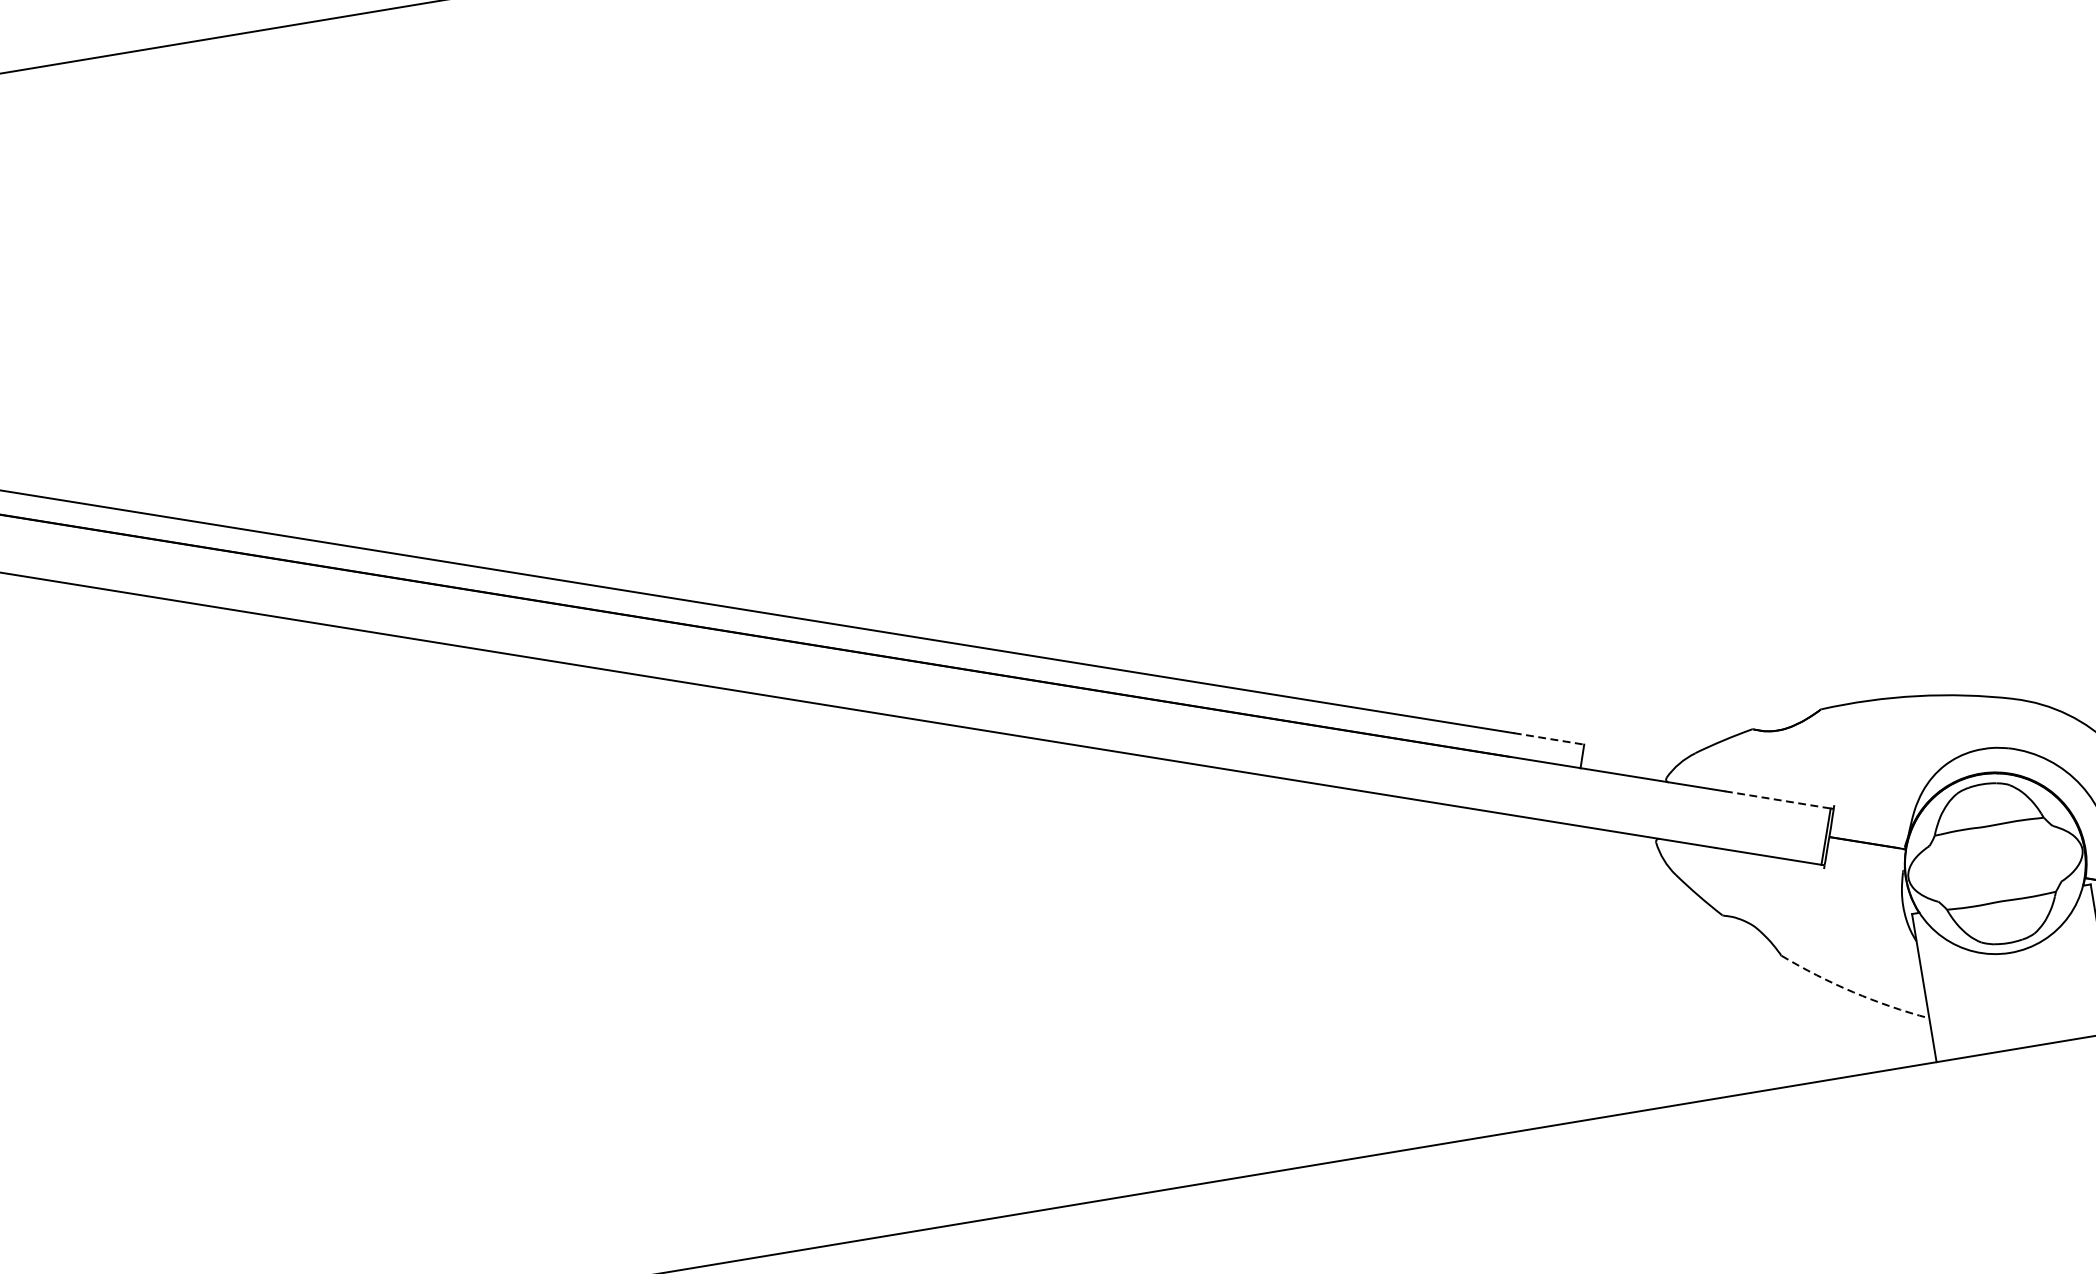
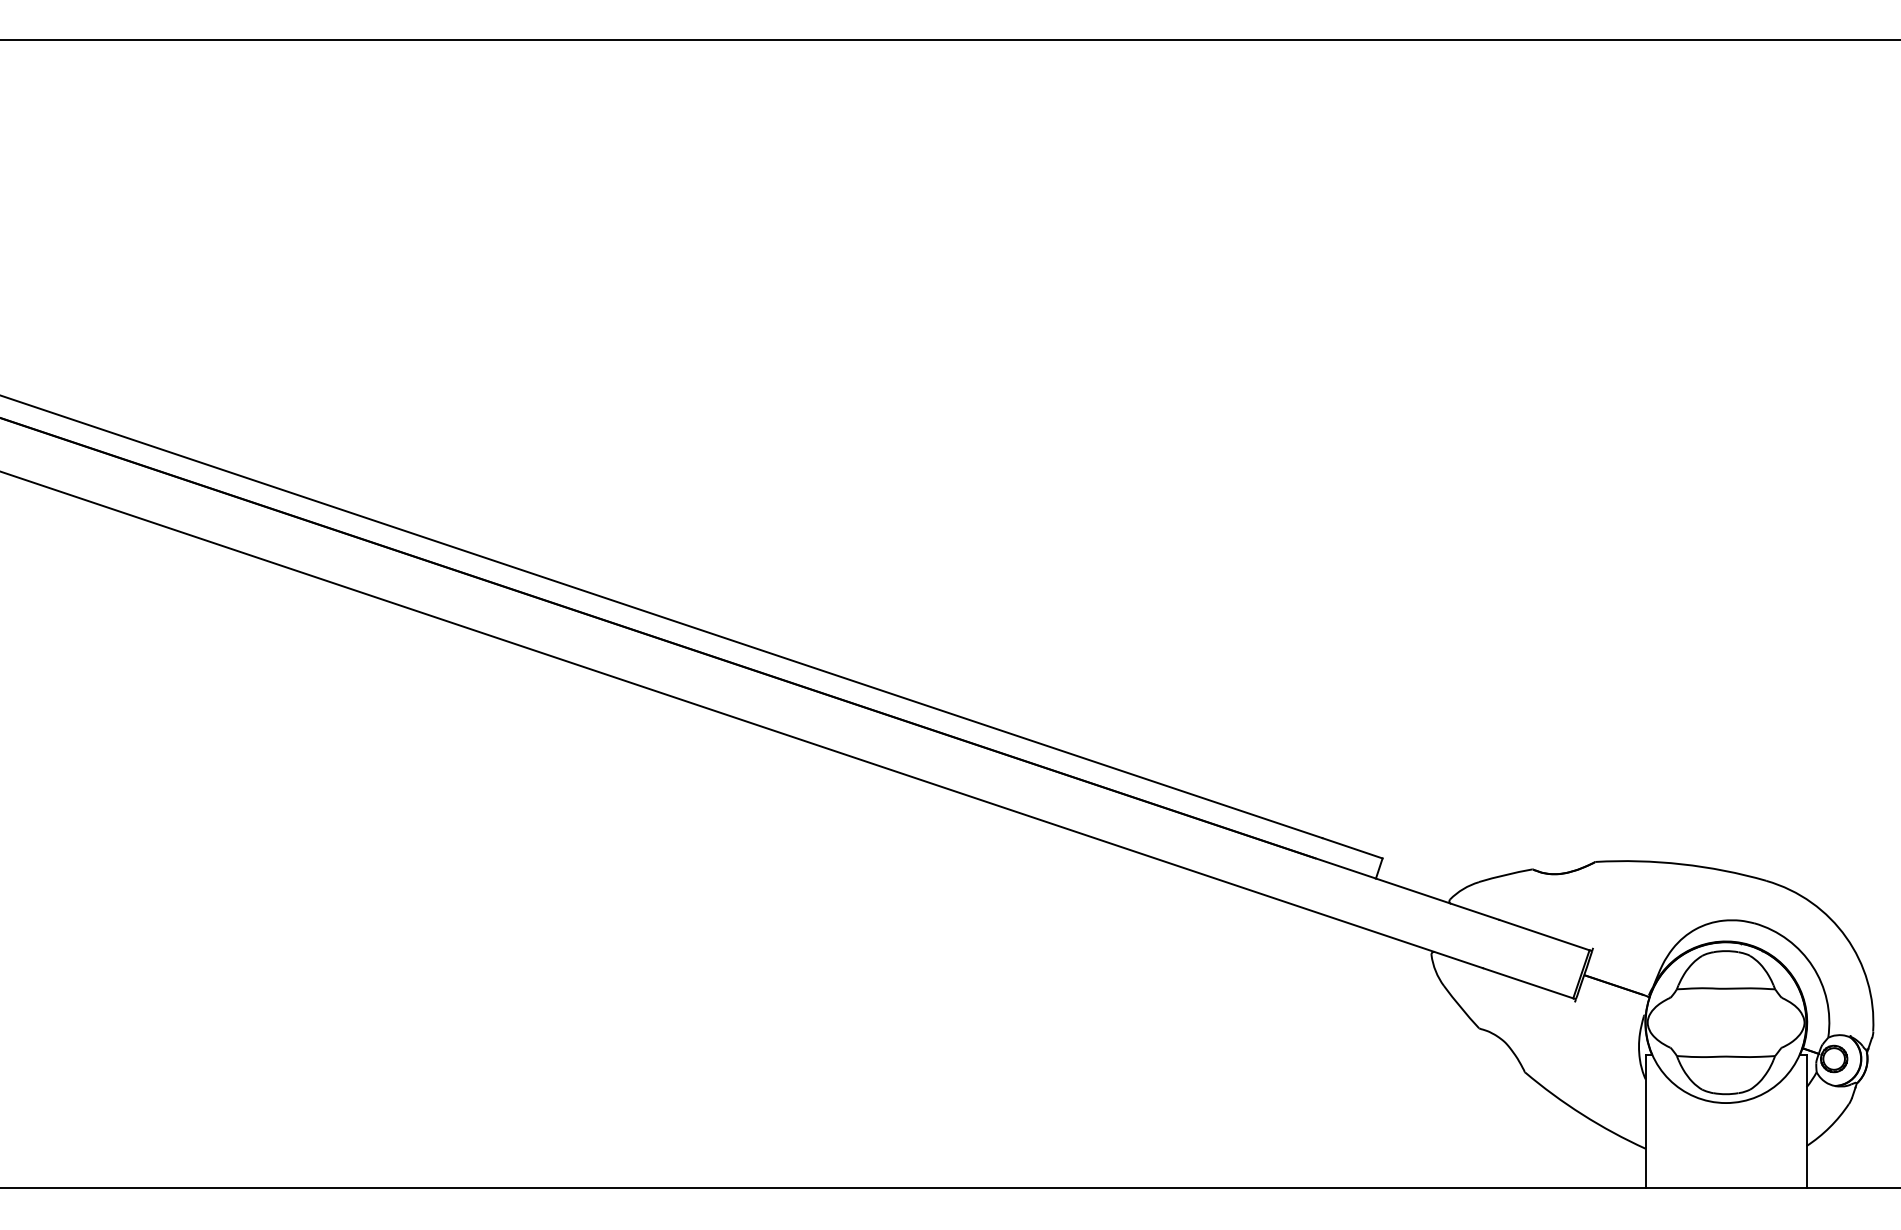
line: (1549, 739) -> (1352, 848), dashed -> solid
line: (1777, 800) -> (1544, 935), dashed -> solid
arc: (1853, 991) -> (1582, 1114), dashed -> solid

